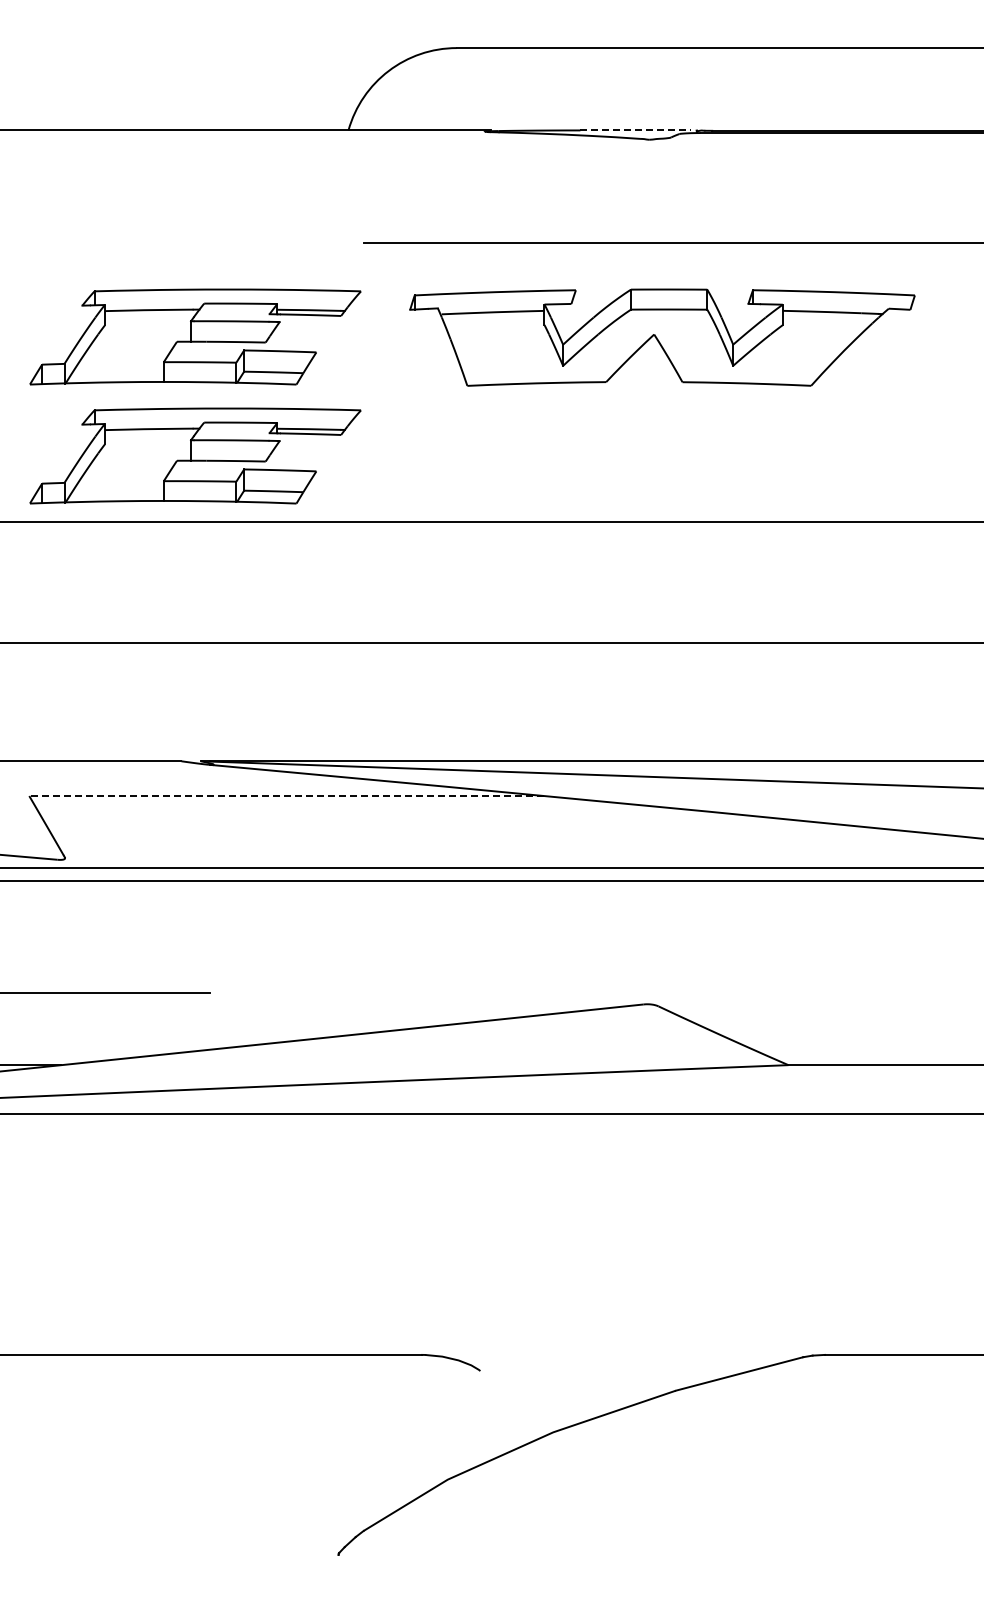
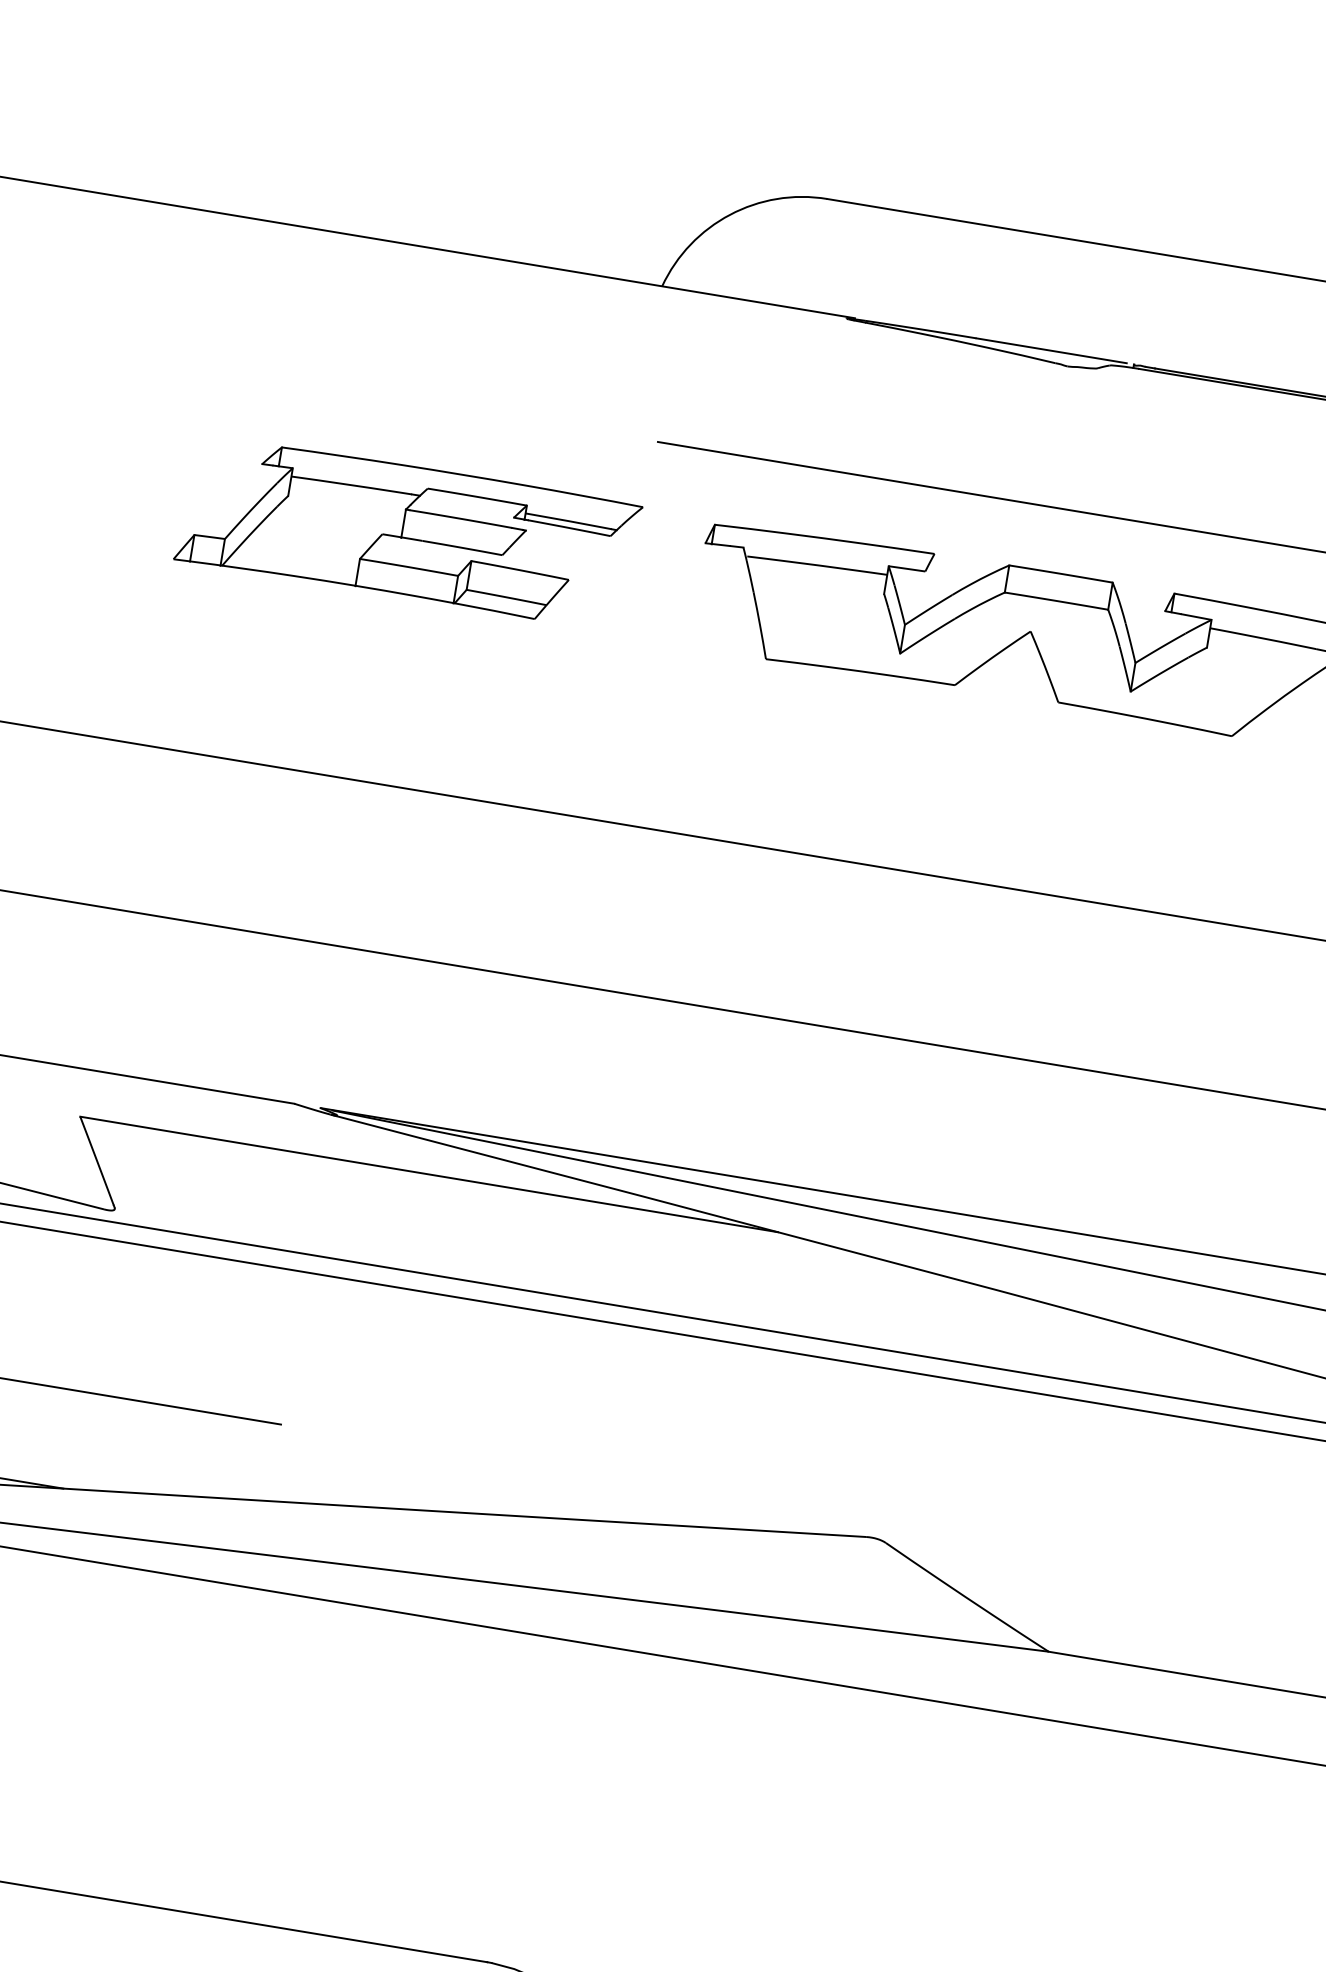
line: (636, 130) -> (1052, 351), dashed -> solid
part: (195, 455) -> (381, 692), removed
line: (286, 796) -> (428, 1175), dashed -> solid

